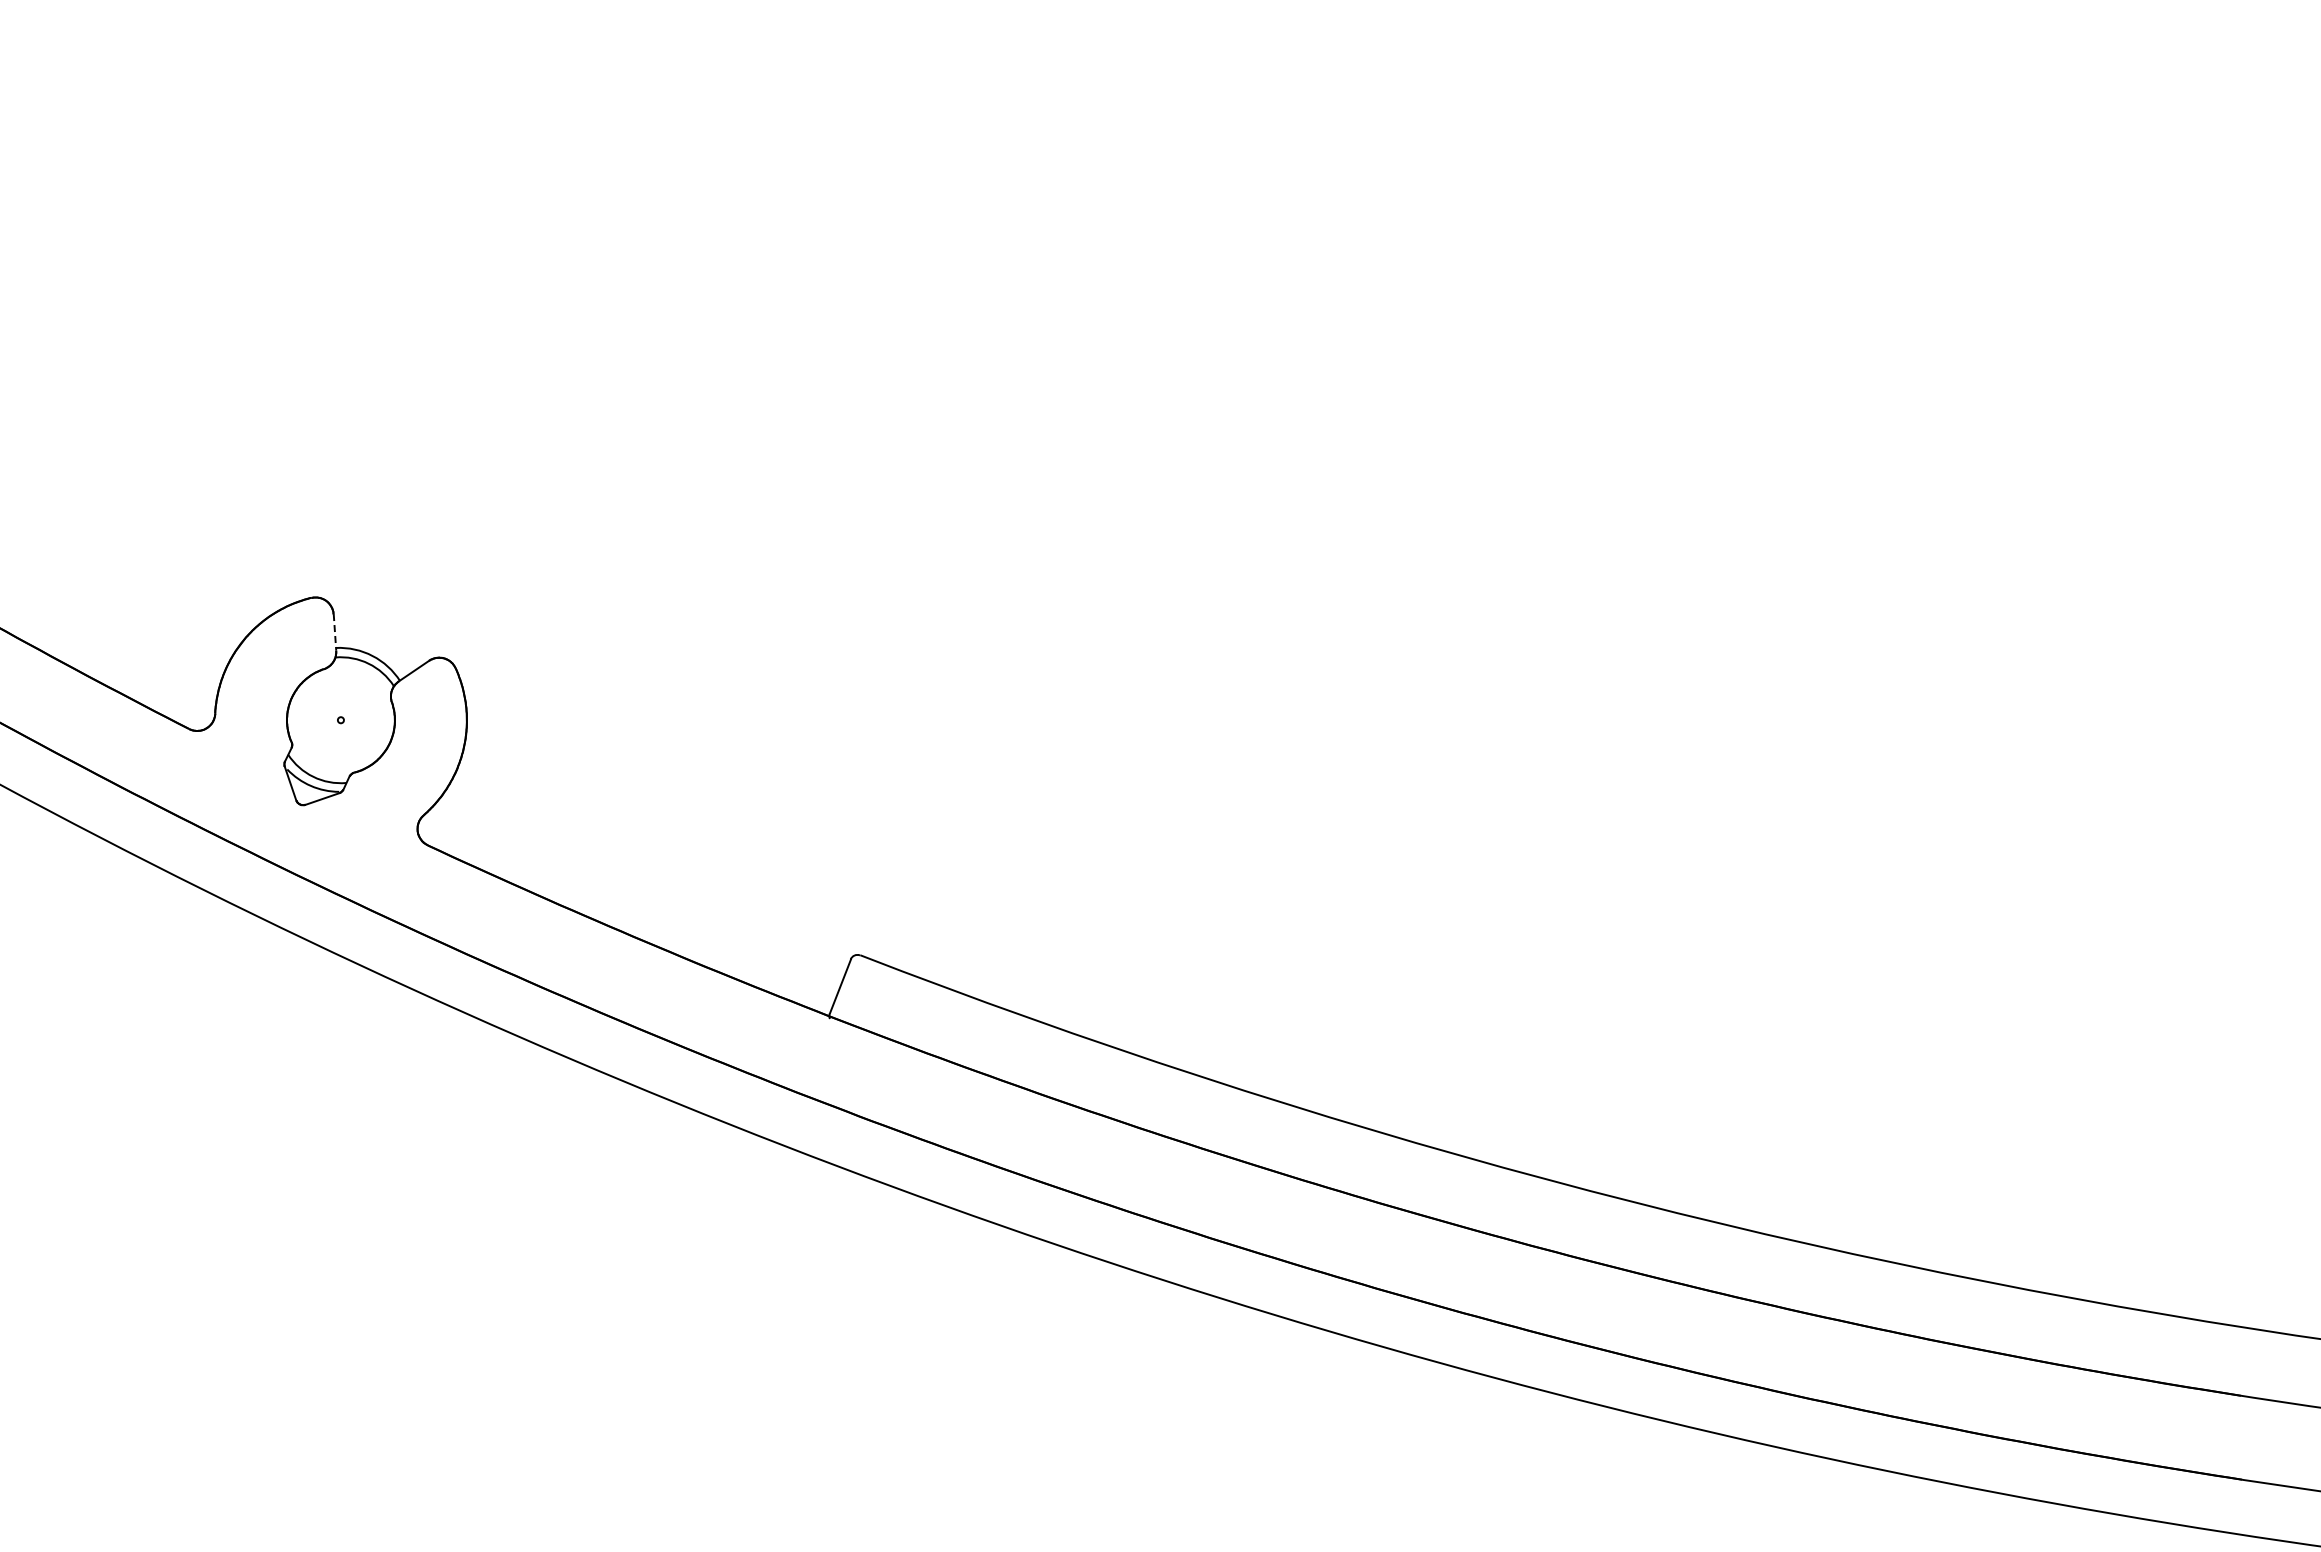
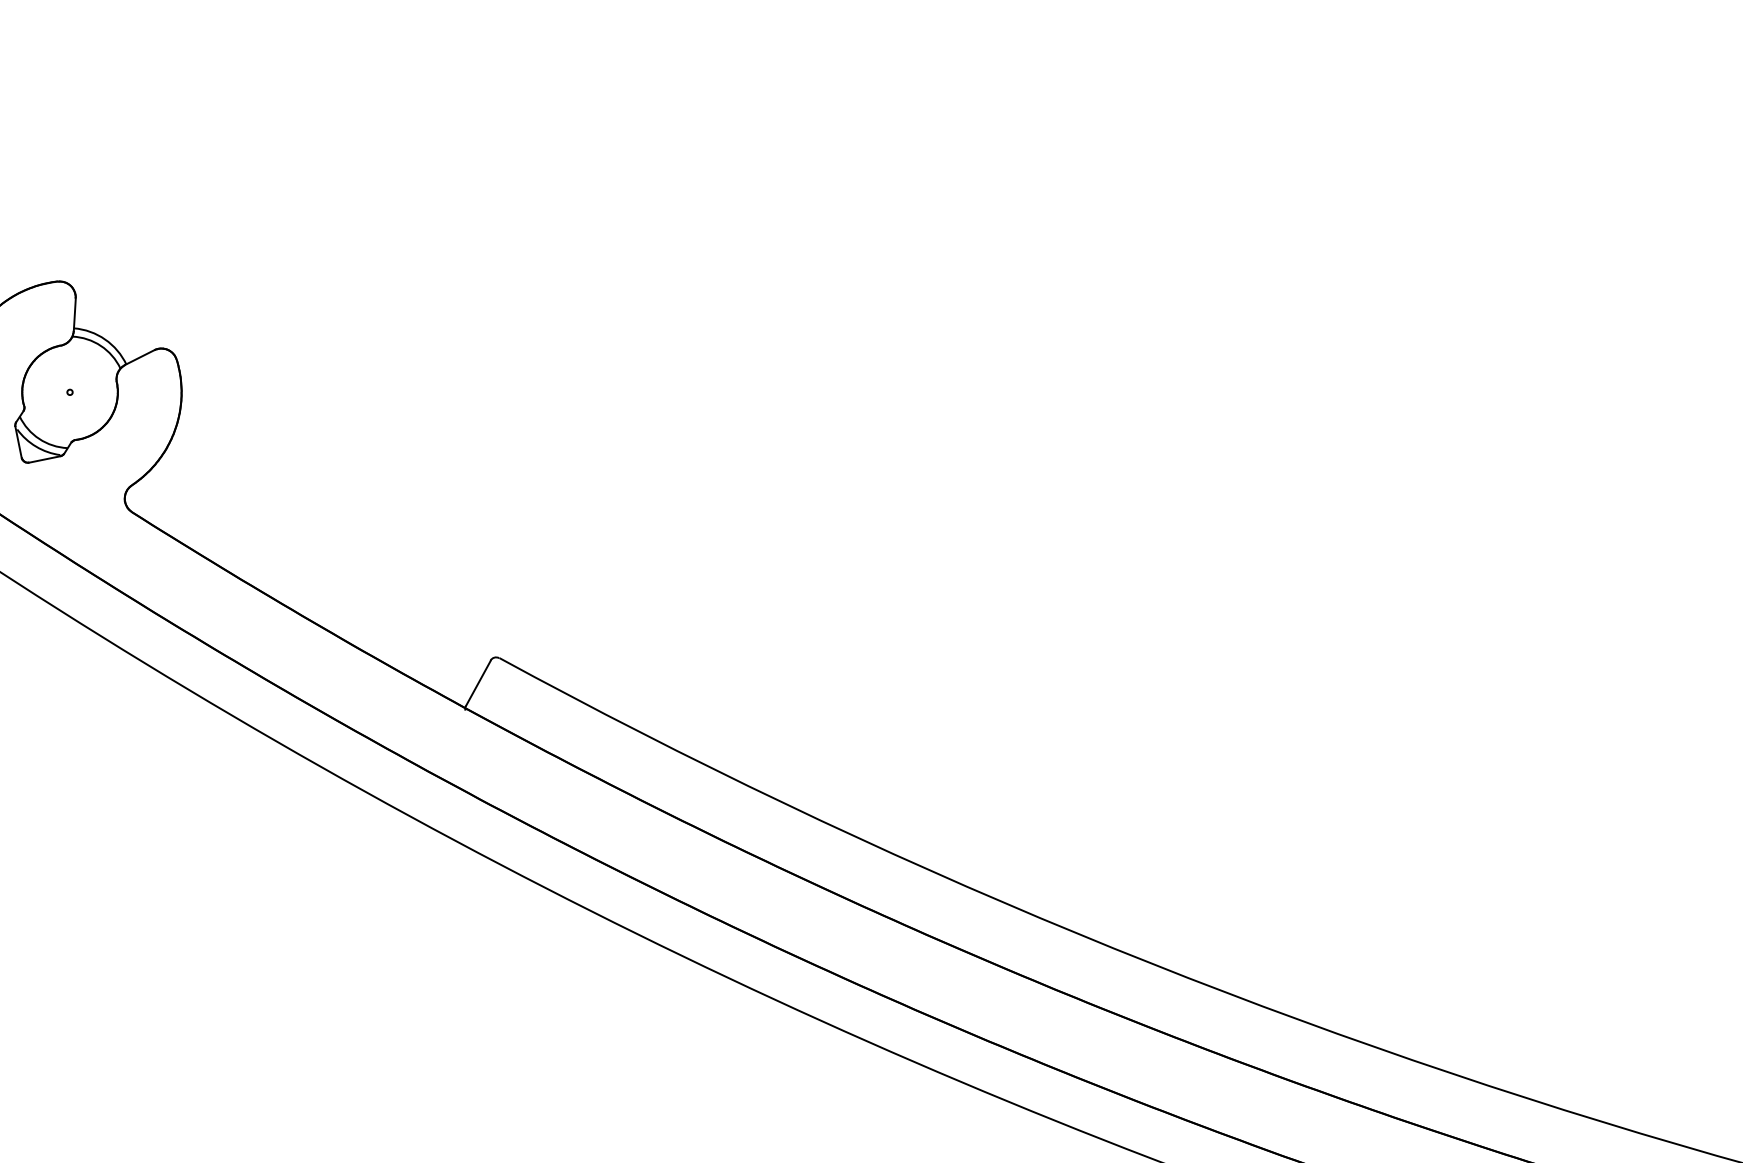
line: (335, 632) -> (75, 314), dashed -> solid

